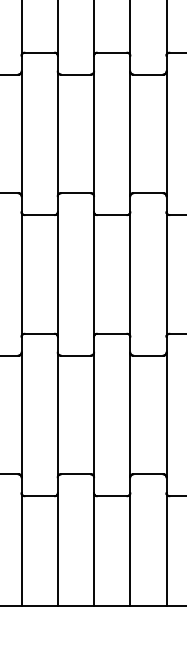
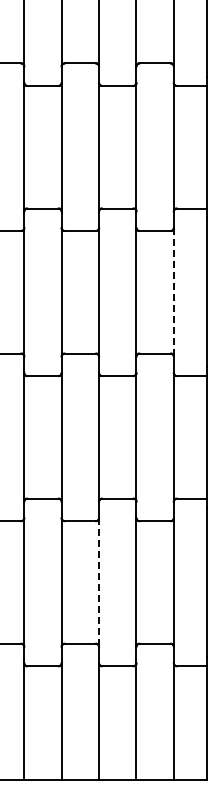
line: (166, 134) -> (173, 292), solid -> dashed
line: (94, 415) -> (99, 582), solid -> dashed

